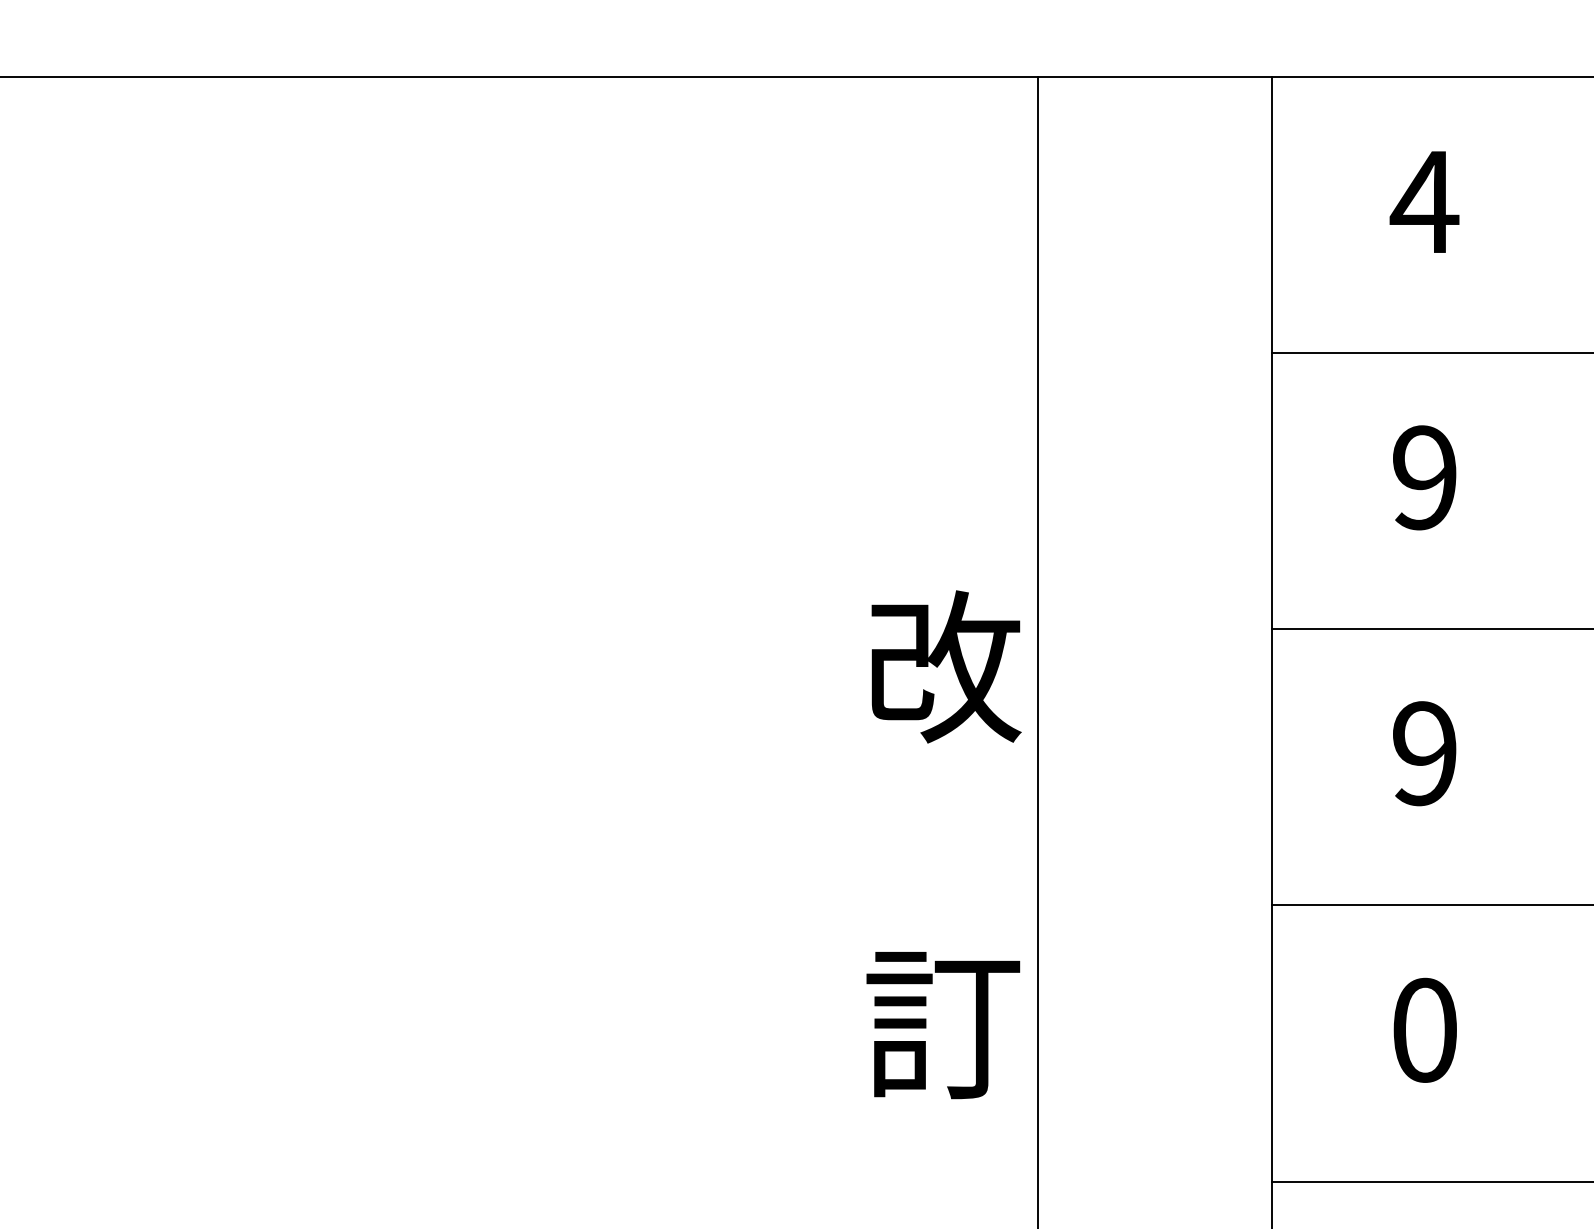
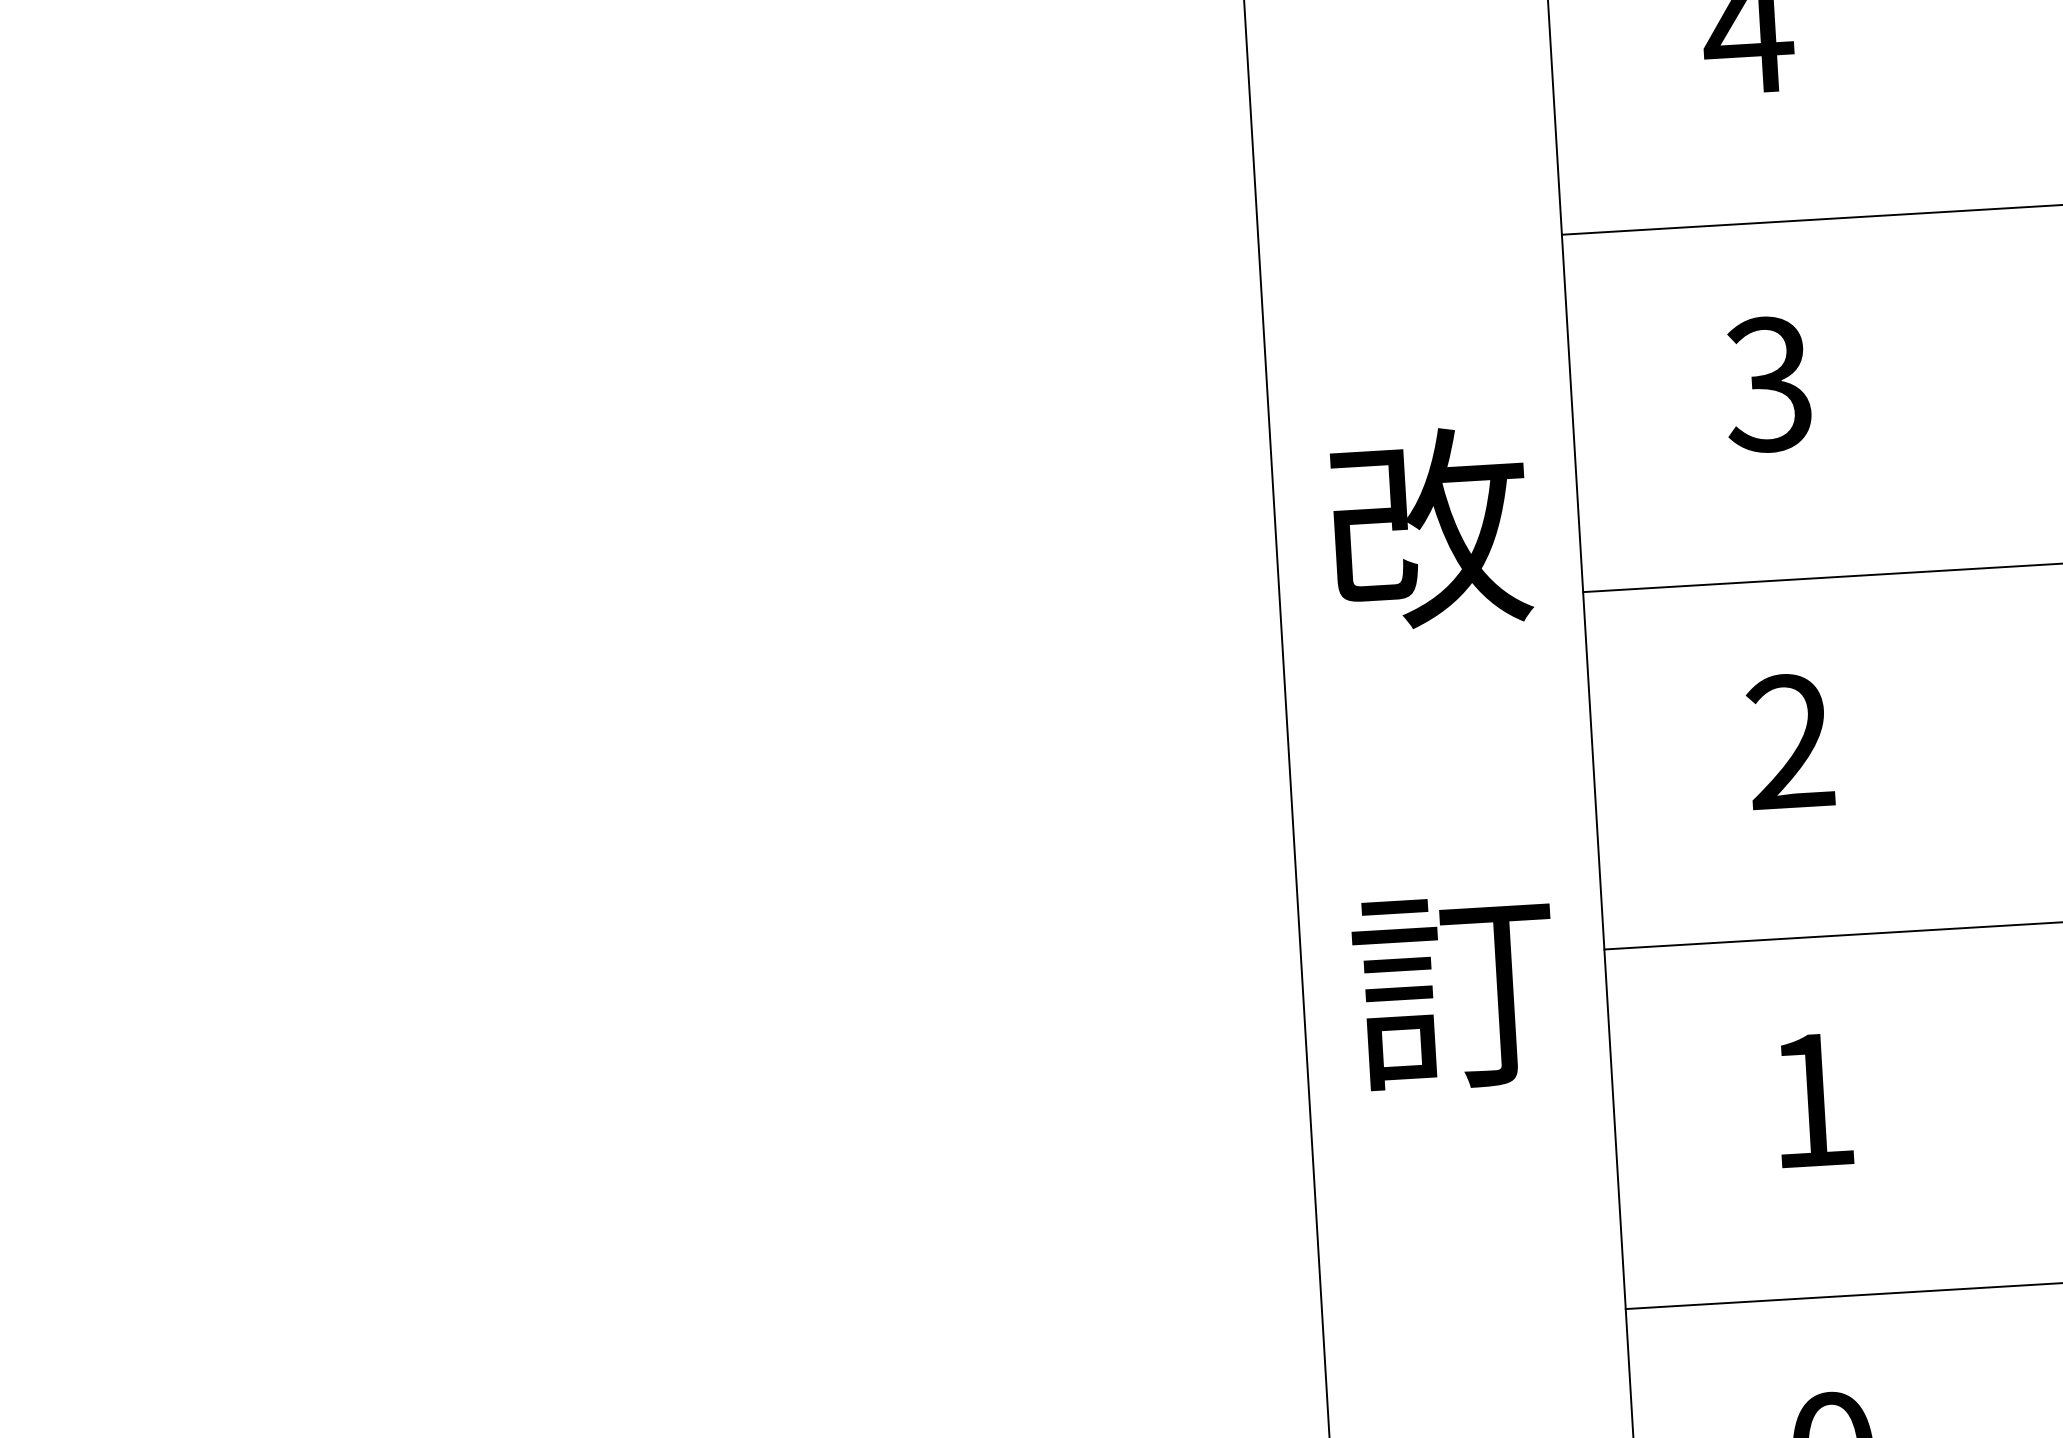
text: (1423, 477) -> (1767, 384), 9 -> 3
text: (1424, 753) -> (1790, 741), 9 -> 2
text: (943, 844) -> (1441, 758), moved
text: (1424, 1029) -> (1811, 1099), 0 -> 1

